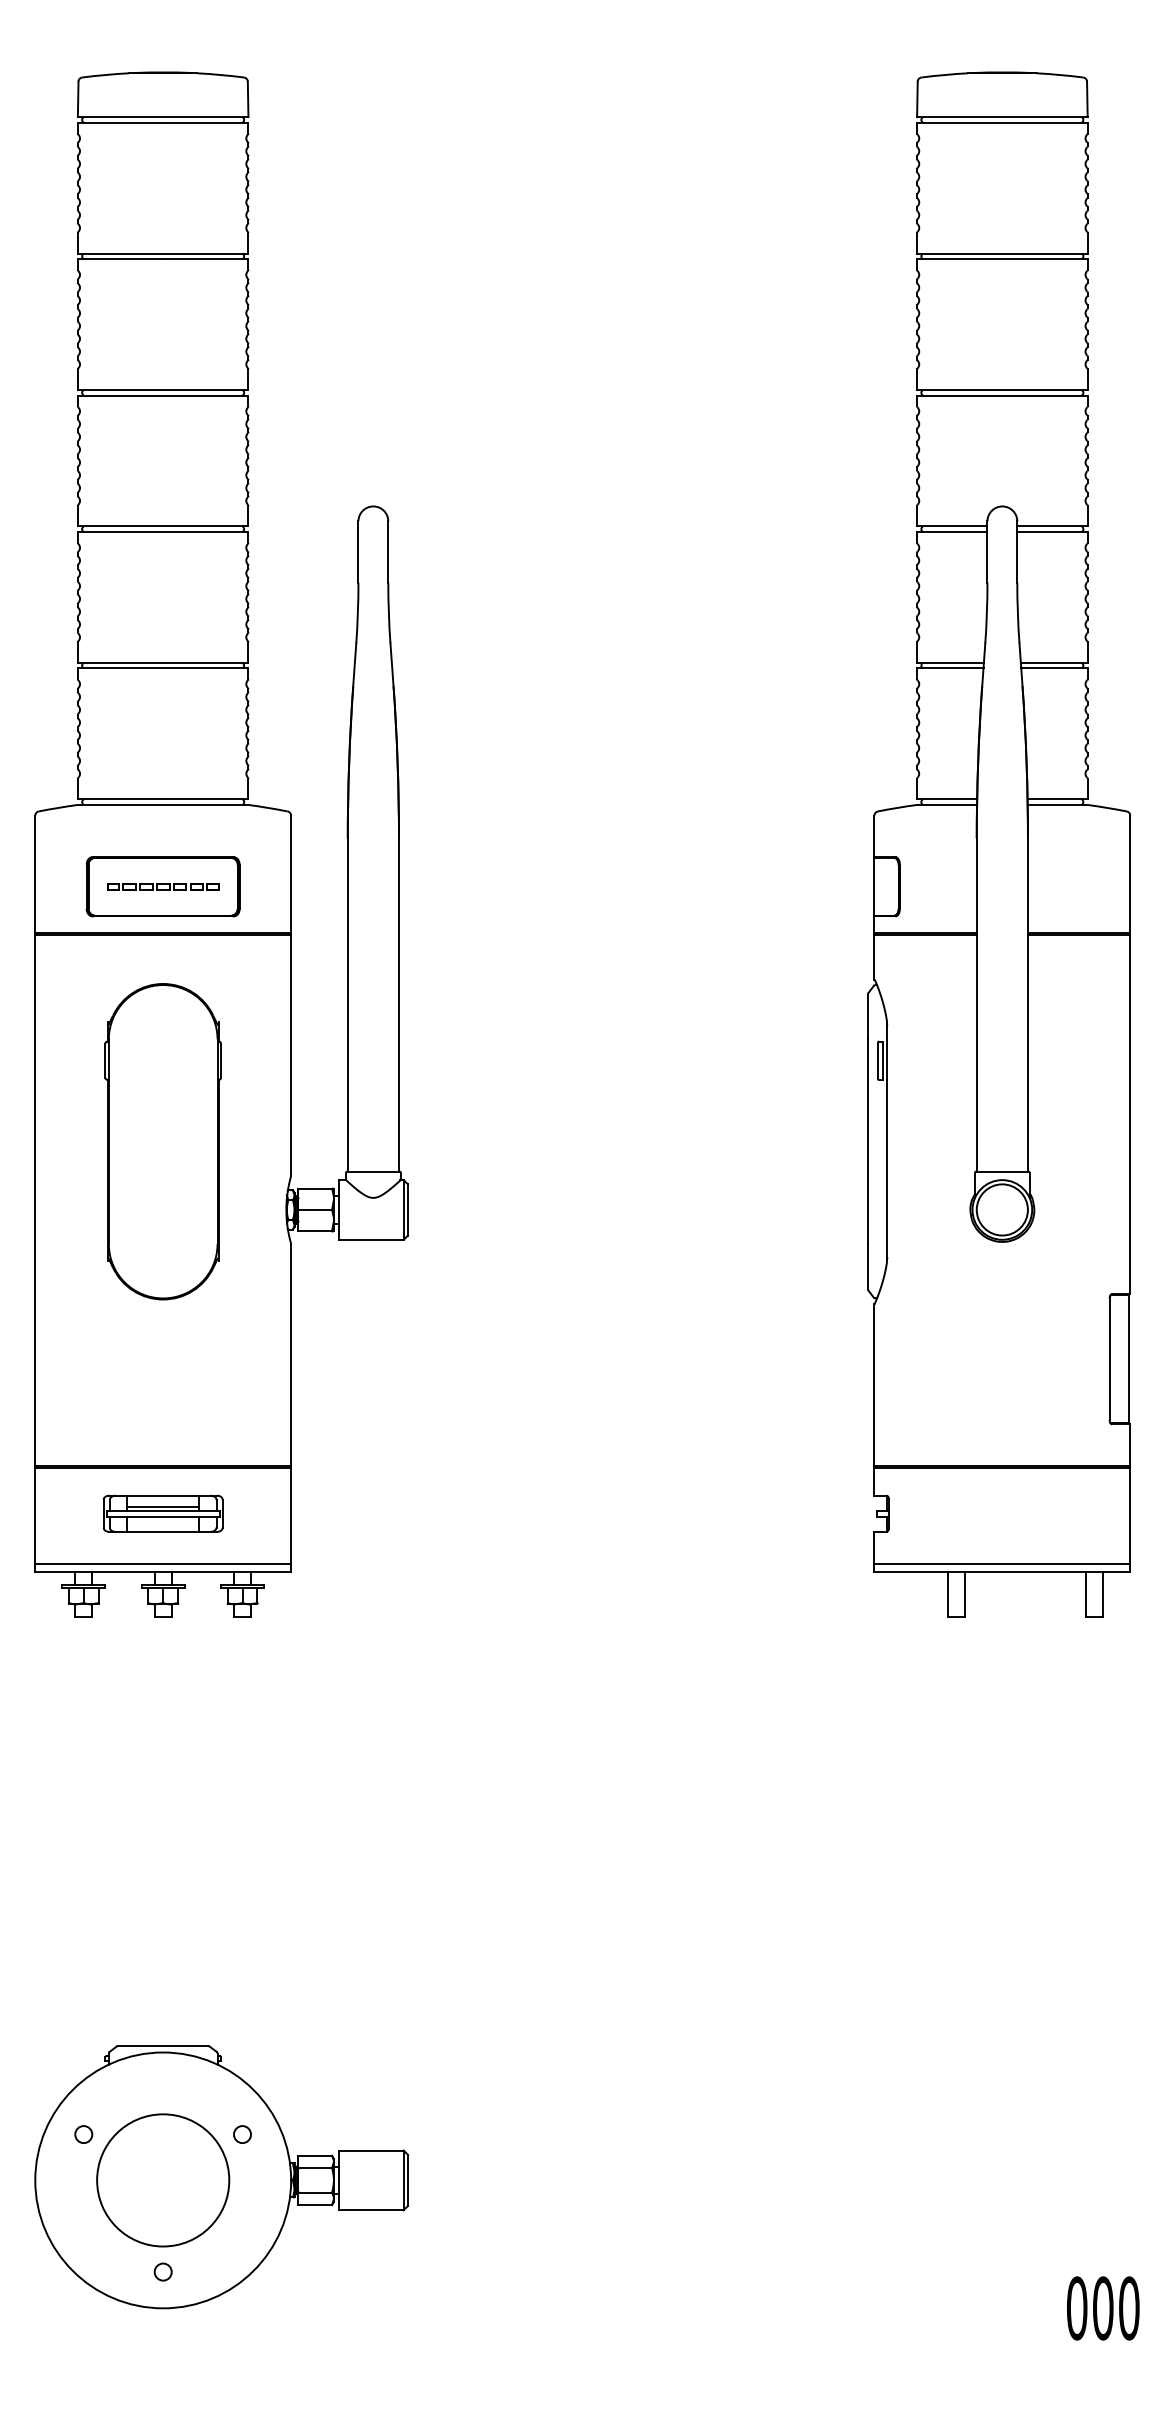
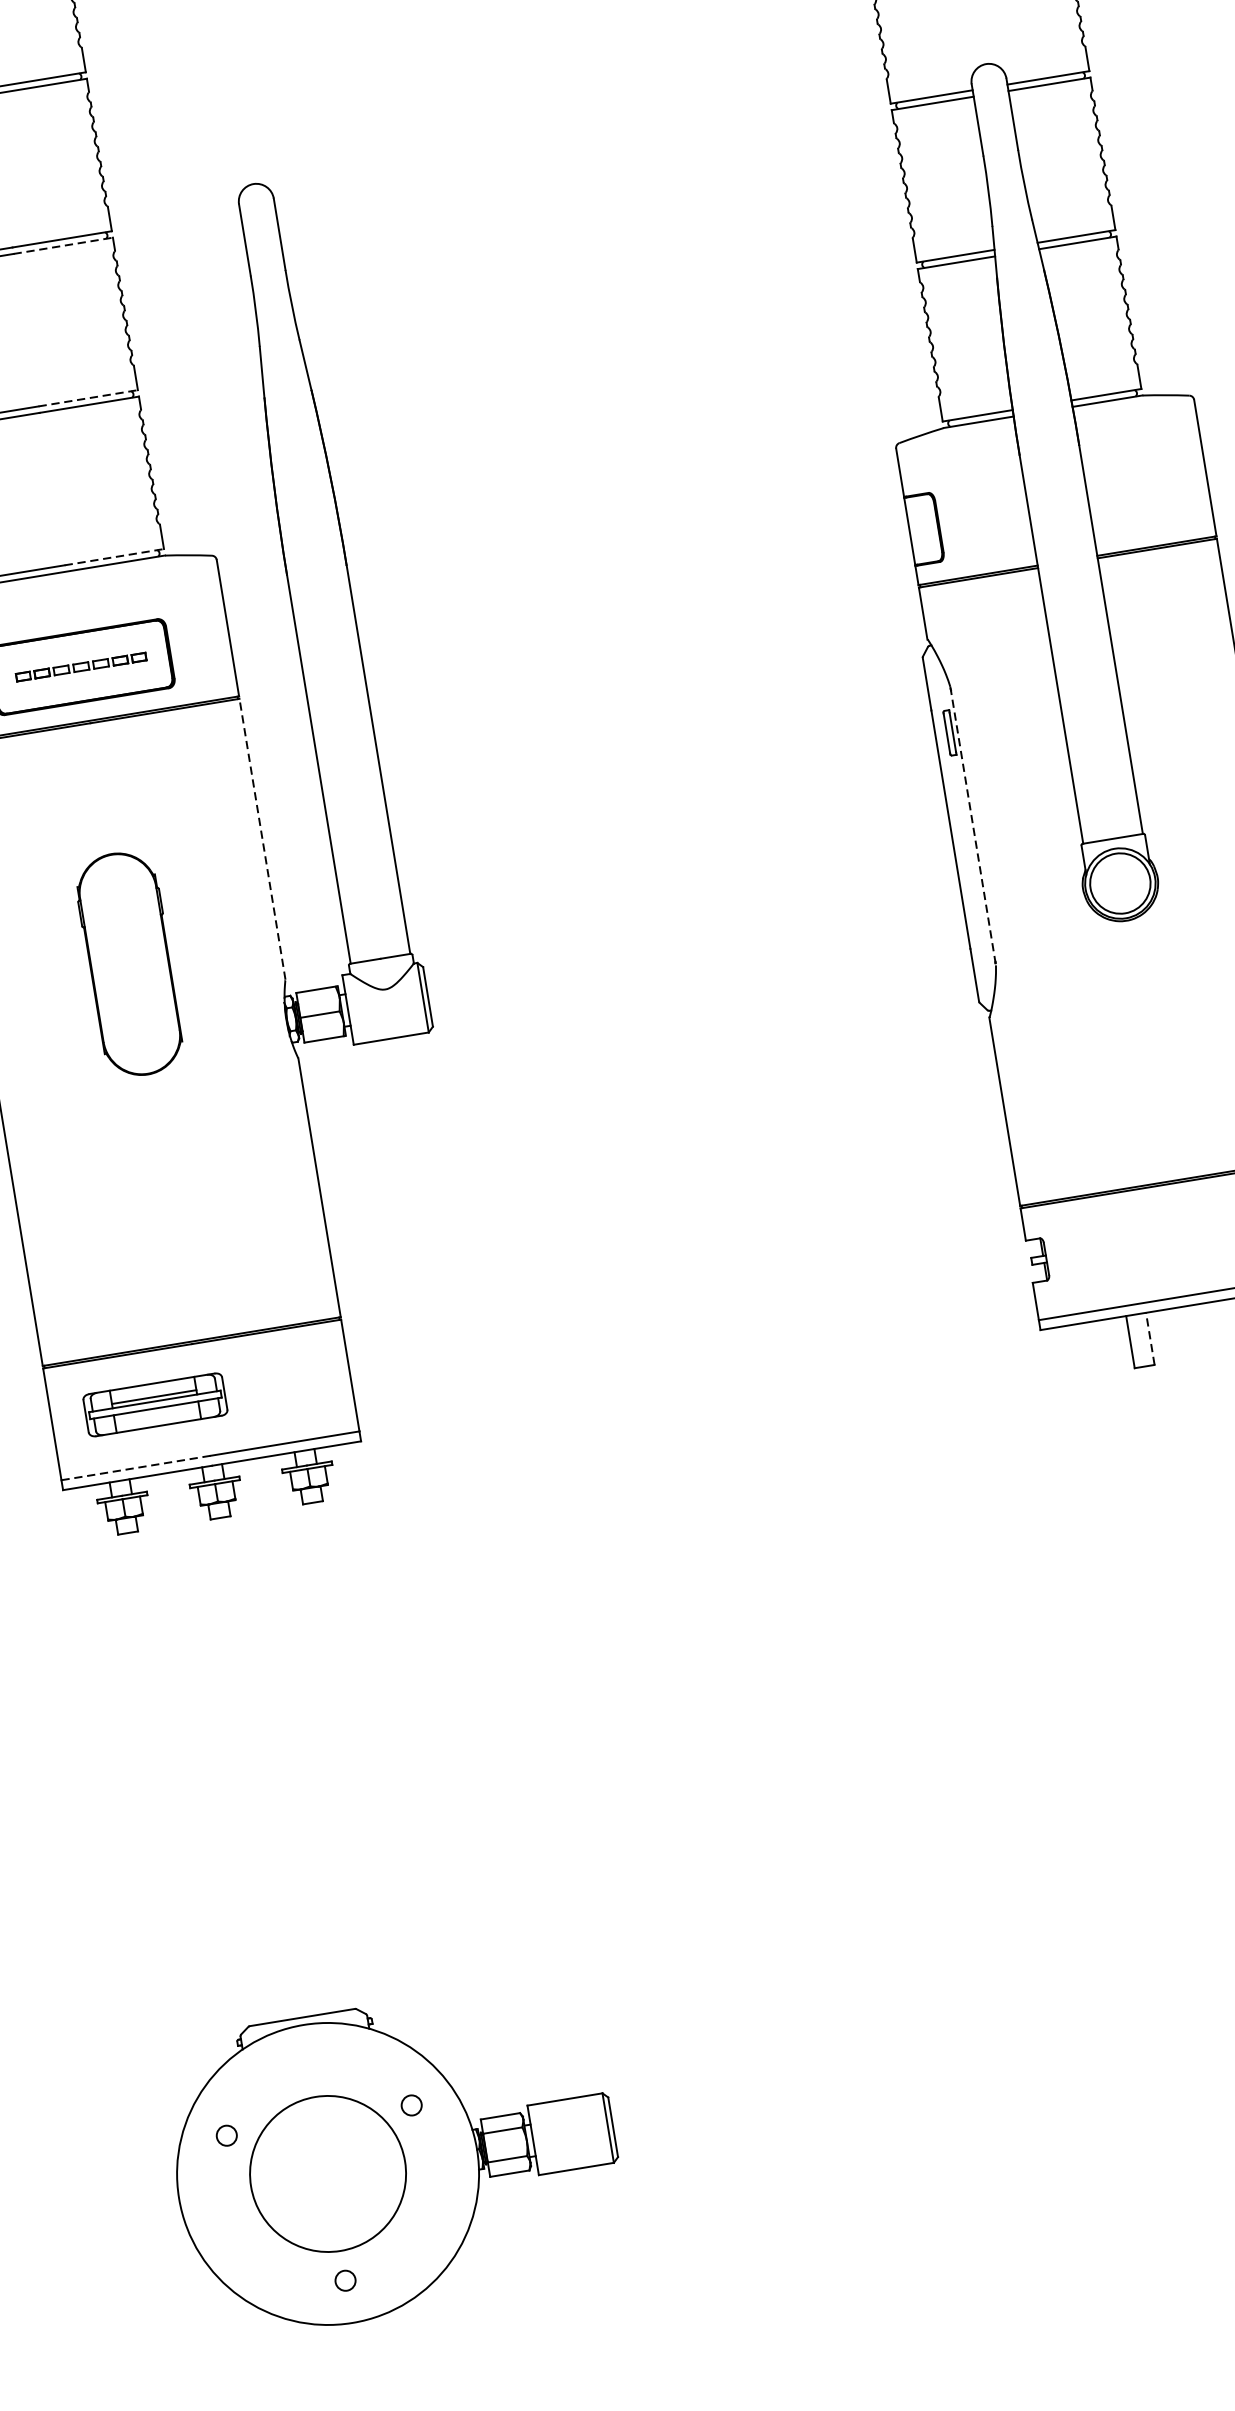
line: (205, 532) -> (63, 246), solid -> dashed
line: (205, 662) -> (87, 397), solid -> dashed
line: (205, 799) -> (113, 557), solid -> dashed
line: (291, 1055) -> (262, 839), solid -> dashed
part: (162, 1141) -> (129, 963), size x0.6
line: (887, 1141) -> (973, 825), solid -> dashed
part: (162, 1513) -> (154, 1404), moved
line: (99, 1563) -> (136, 1467), solid -> dashed
line: (965, 1594) -> (1150, 1338), solid -> dashed

